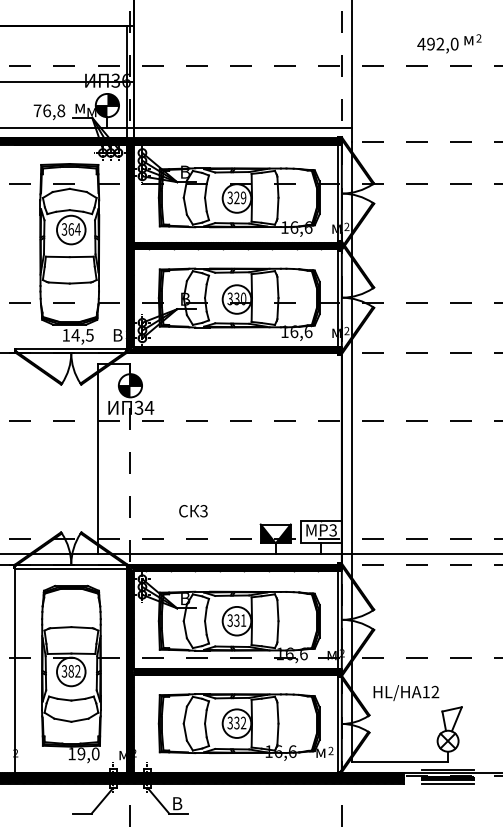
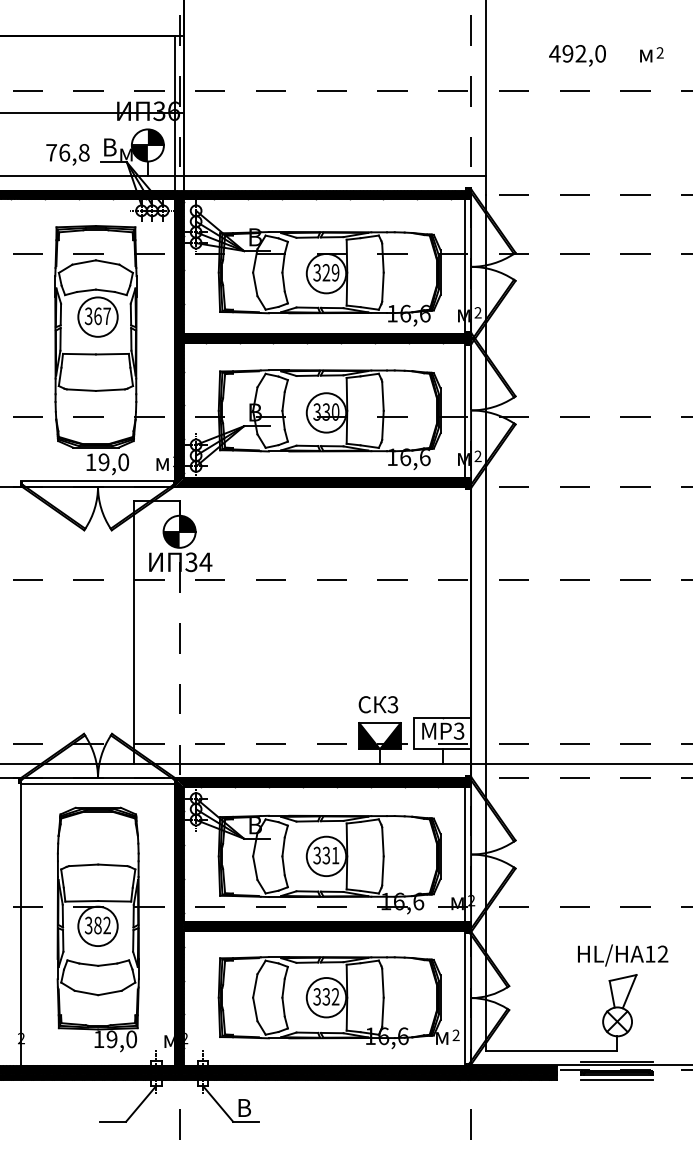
text: (437, 45) -> (577, 55), moved
text: (80, 107) -> (110, 147), м -> В
text: (78, 228) -> (107, 315), 364 -> 367
text: (118, 334) -> (162, 461), В -> м
text: (82, 335) -> (113, 462), 14,5 -> 19,0
text: (193, 511) -> (378, 704), moved
text: (406, 693) -> (623, 955), moved

